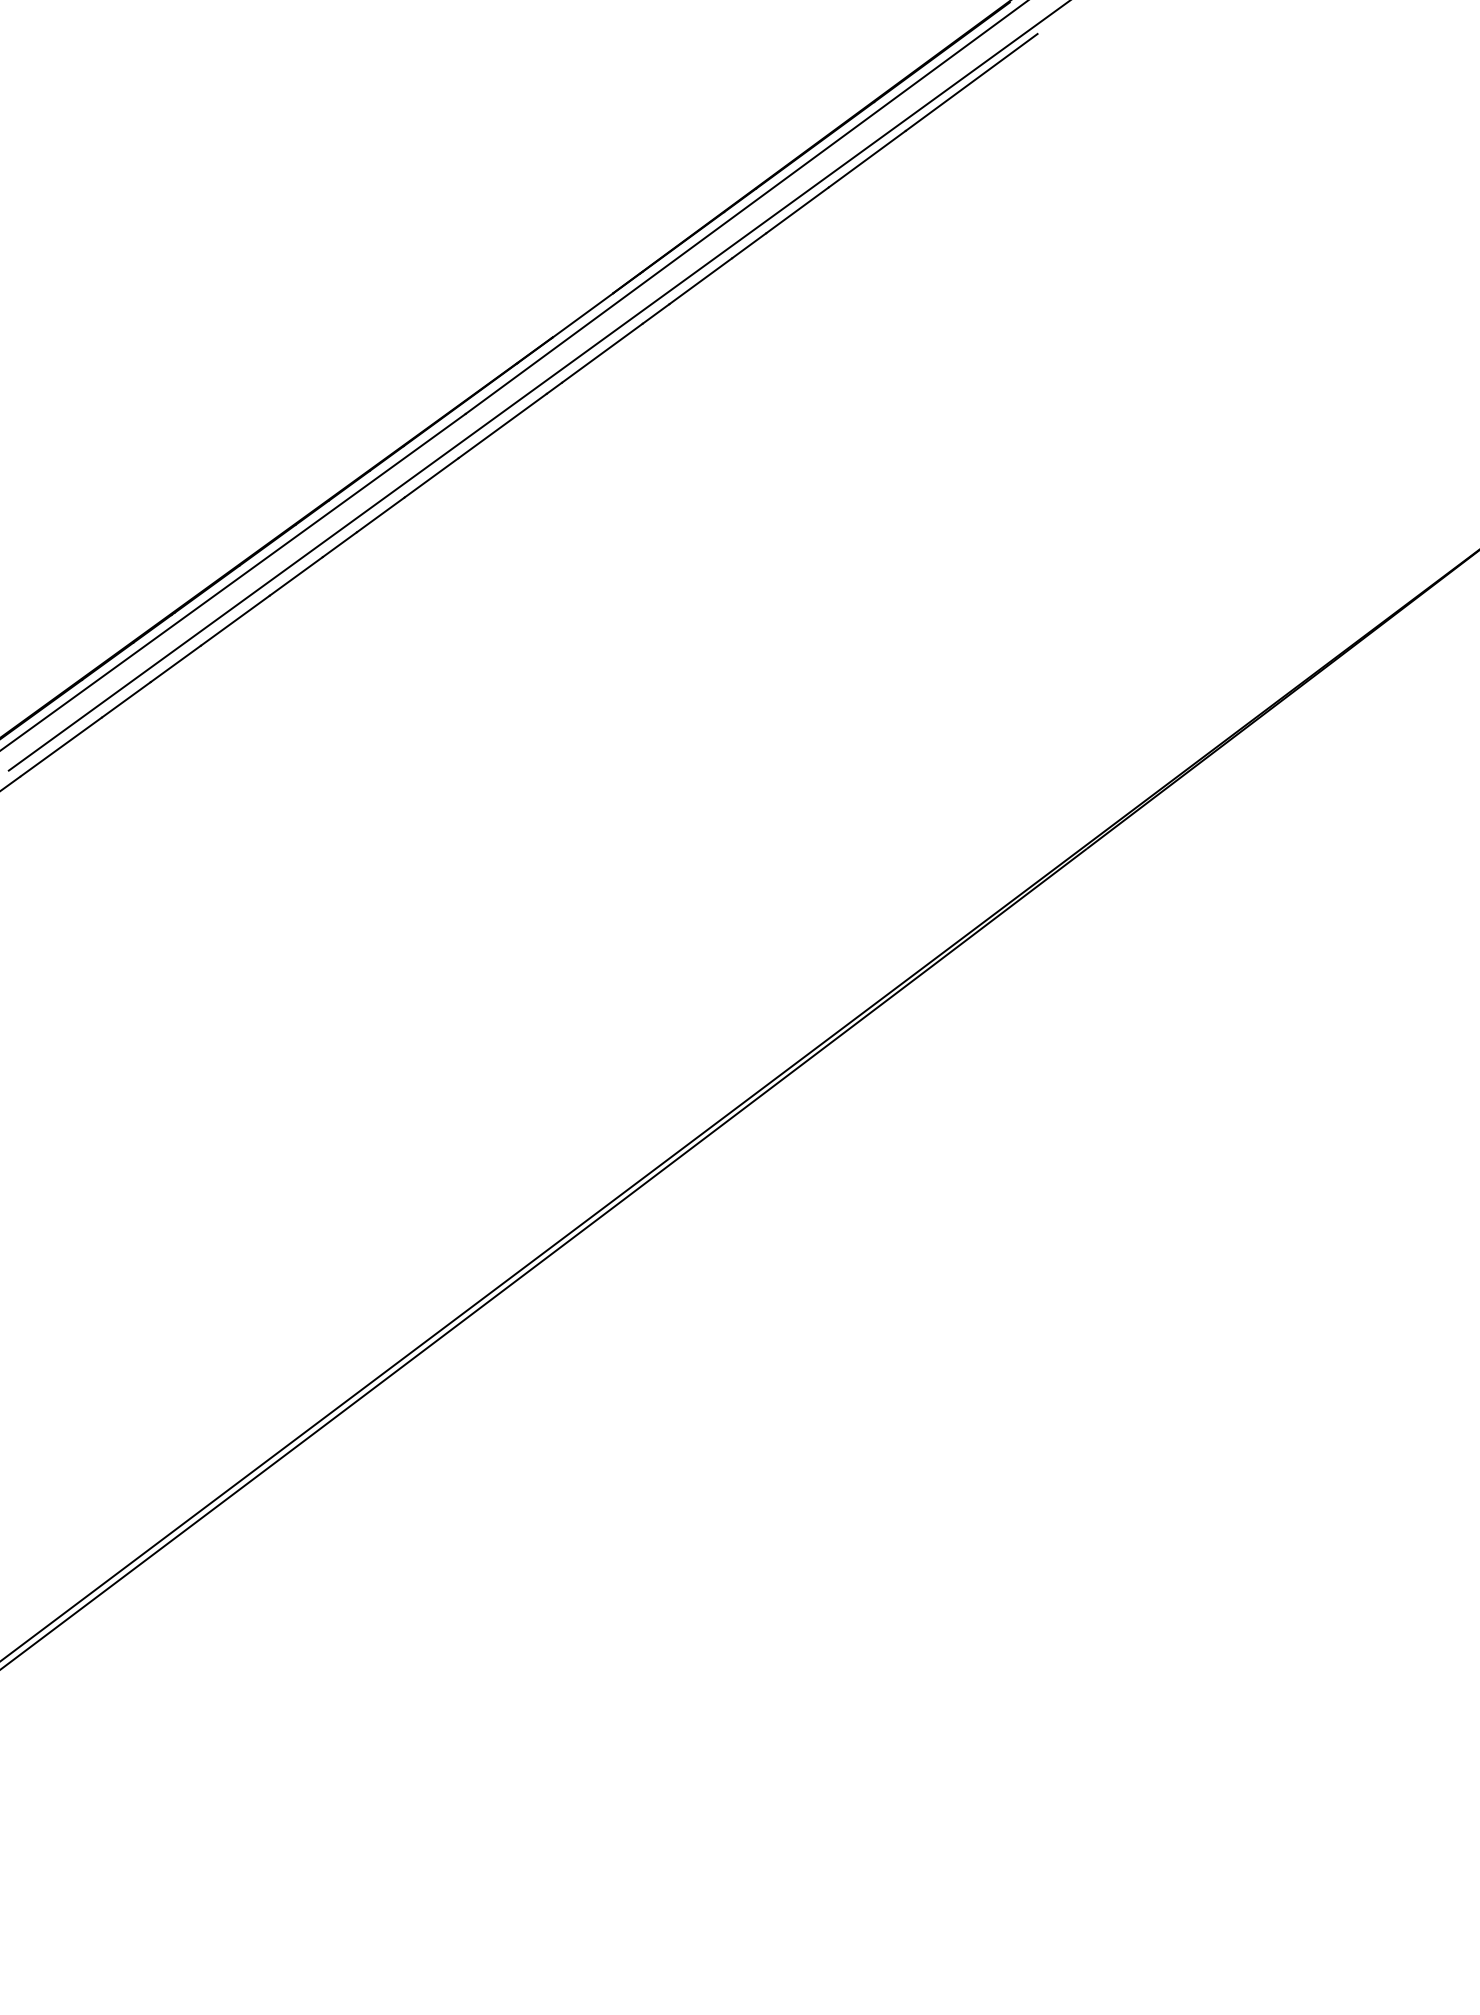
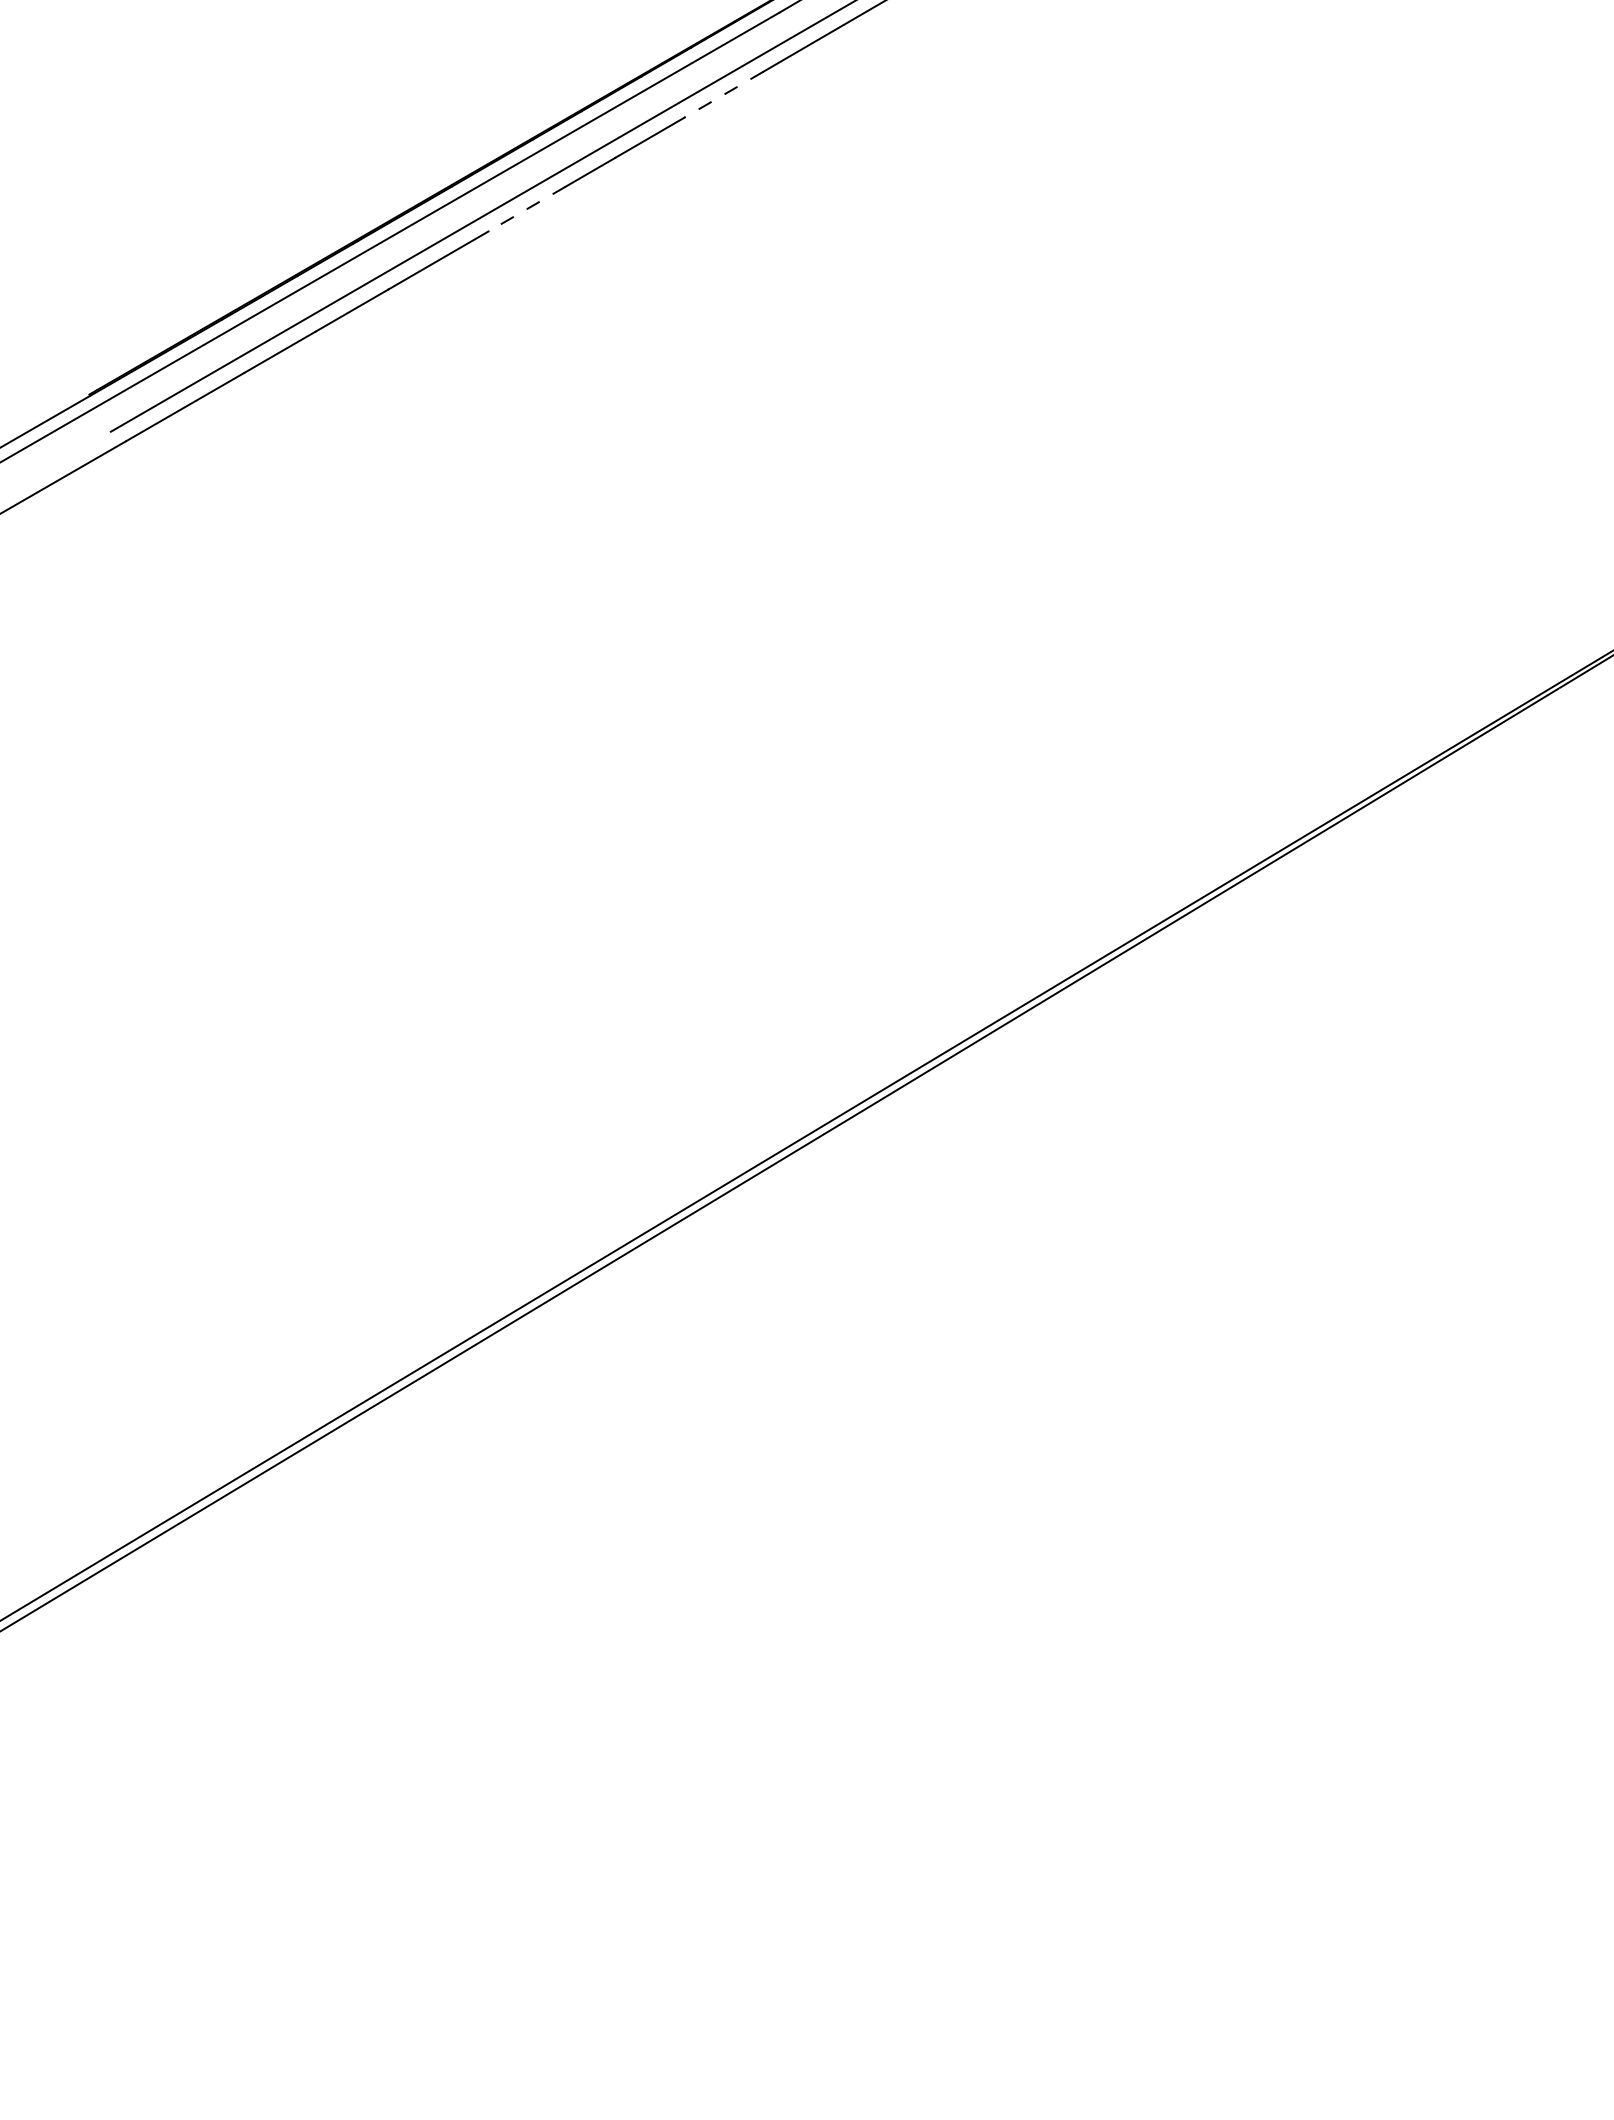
line: (431, 478) -> (723, 95), solid -> dashed
line: (296, 576) -> (527, 209), solid -> dashed

